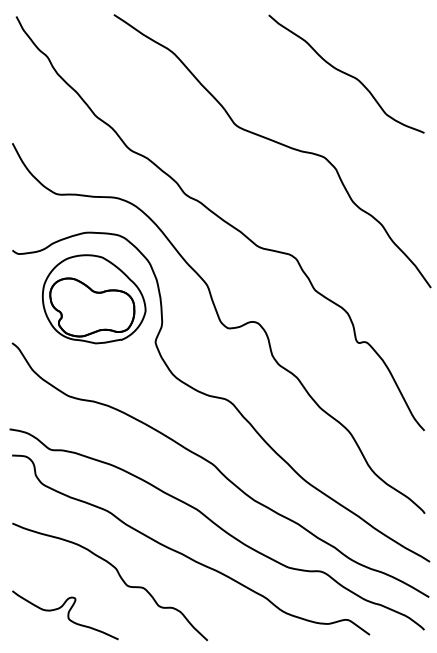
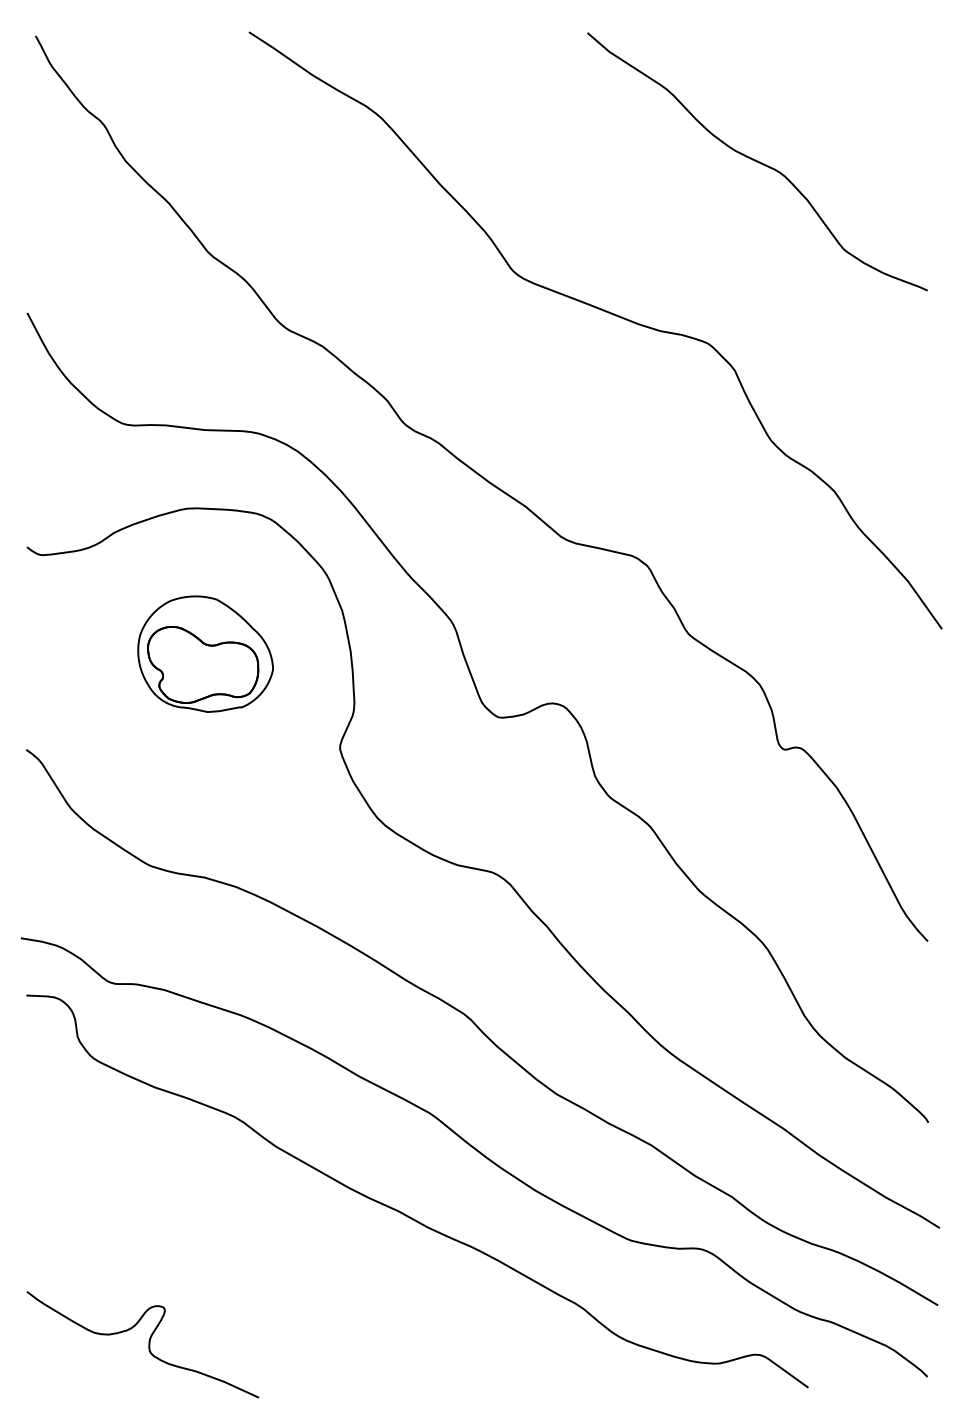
part: (93, 299) -> (204, 654), size x0.6
curve: (119, 577) -> (261, 1262), removed

